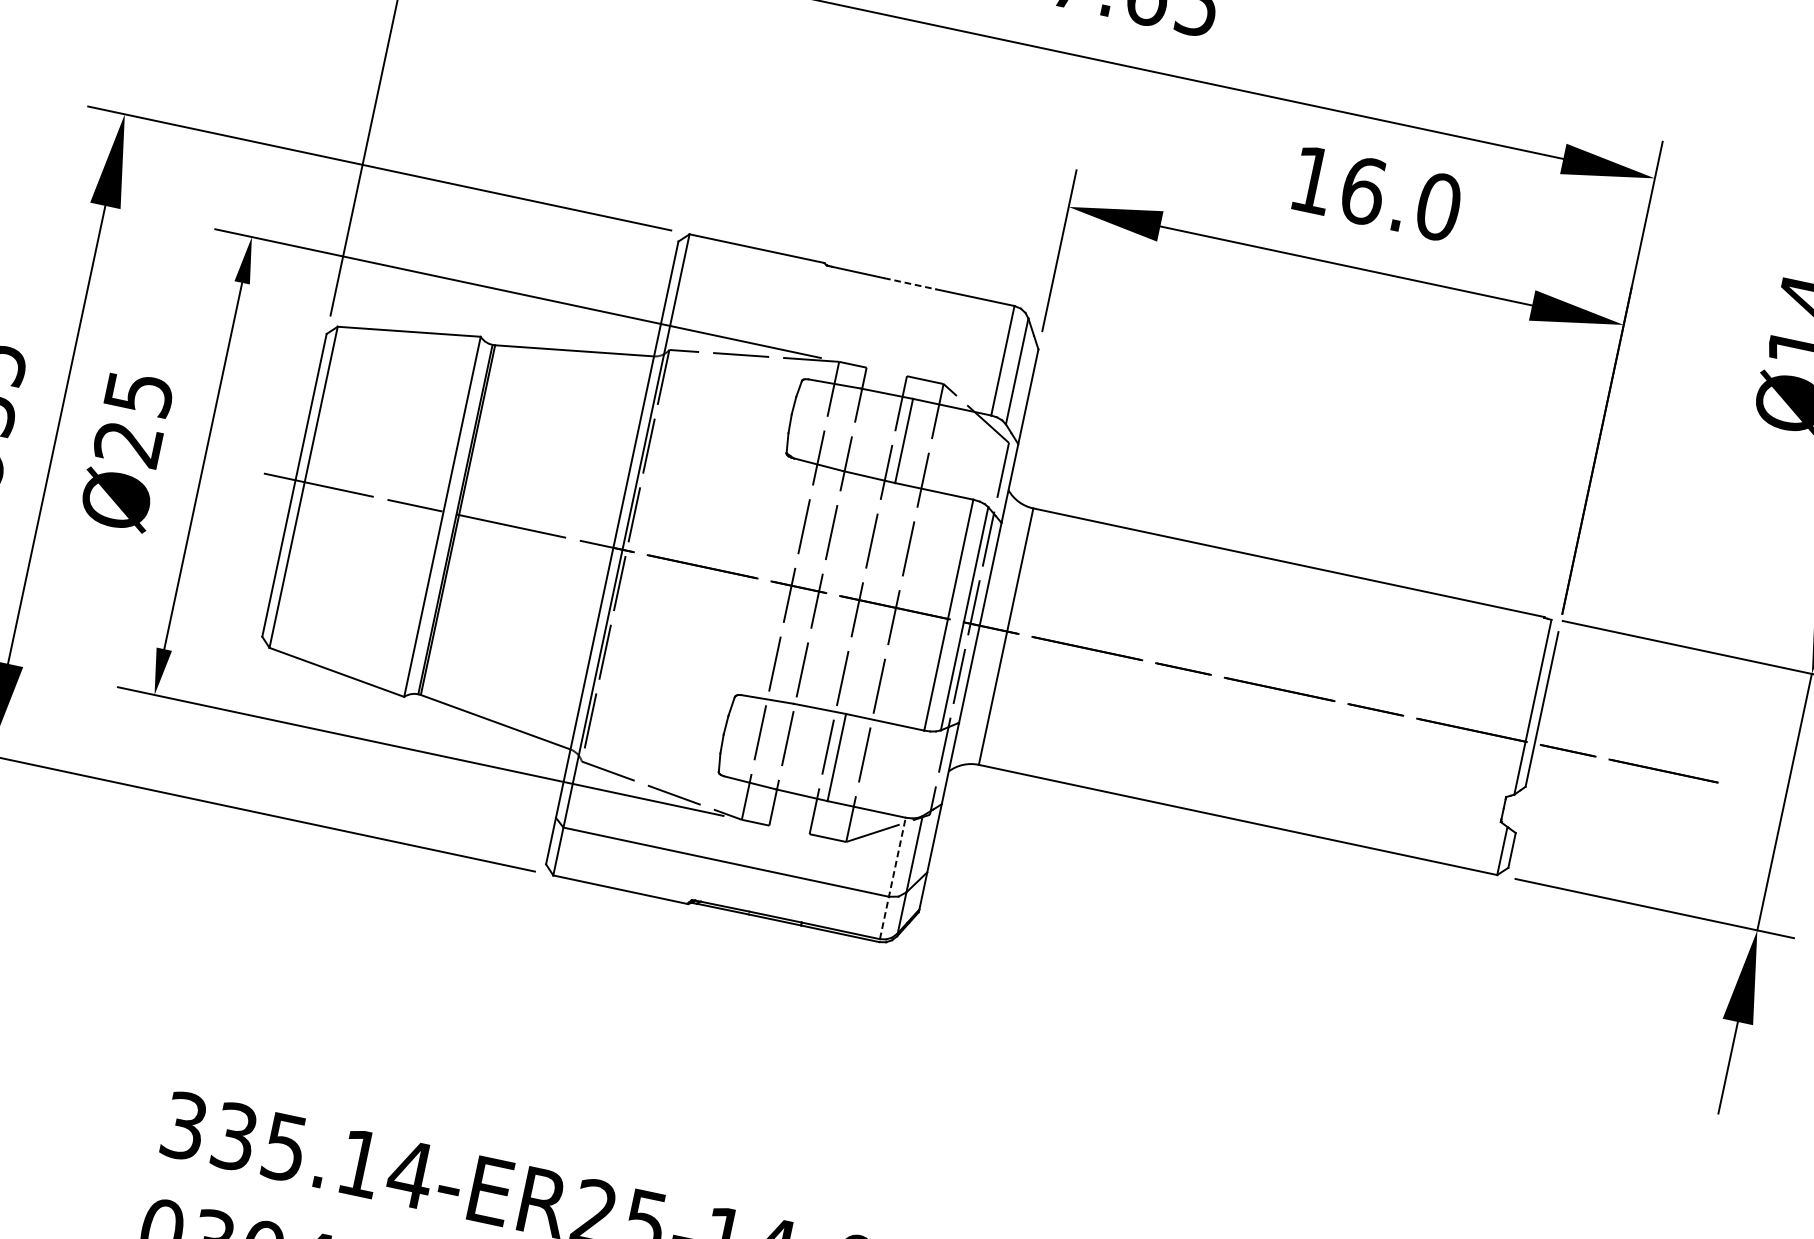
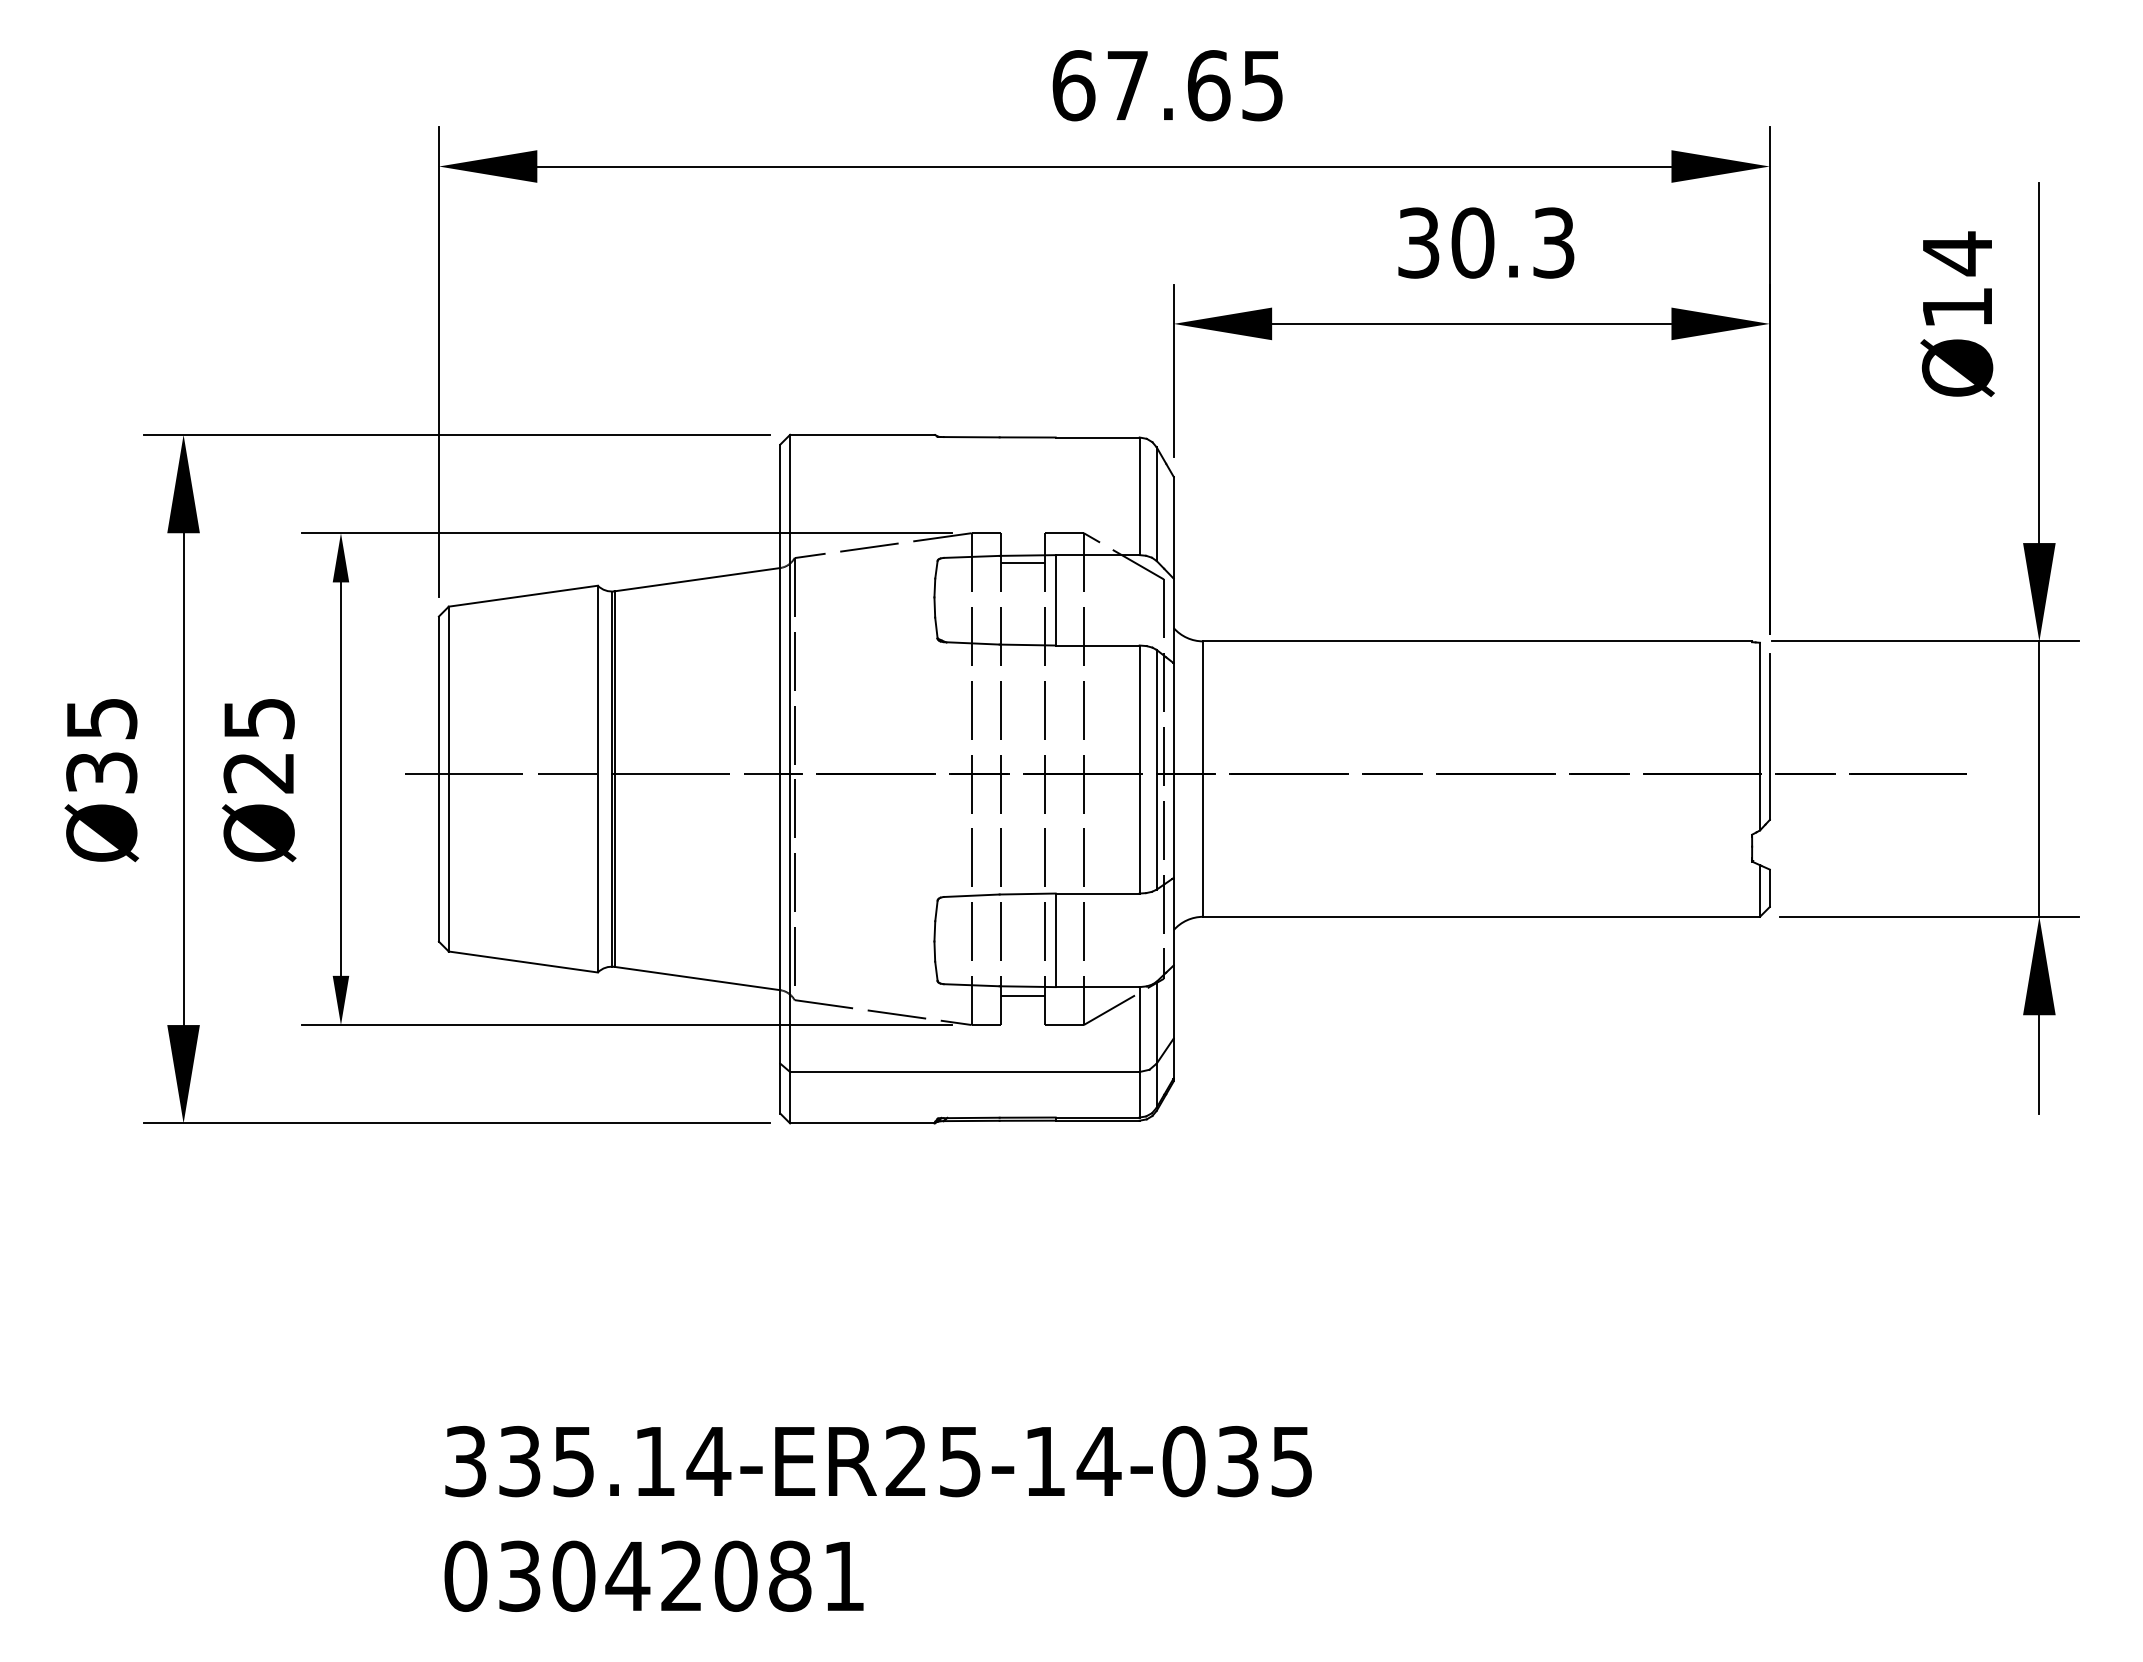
text: (1376, 193) -> (1486, 242), 16.0 -> 30.3
line: (911, 283) -> (1028, 437), dashed -> solid
line: (880, 399) -> (1022, 562), added
line: (794, 802) -> (1022, 995), added
line: (892, 877) -> (1139, 1051), dashed -> solid

